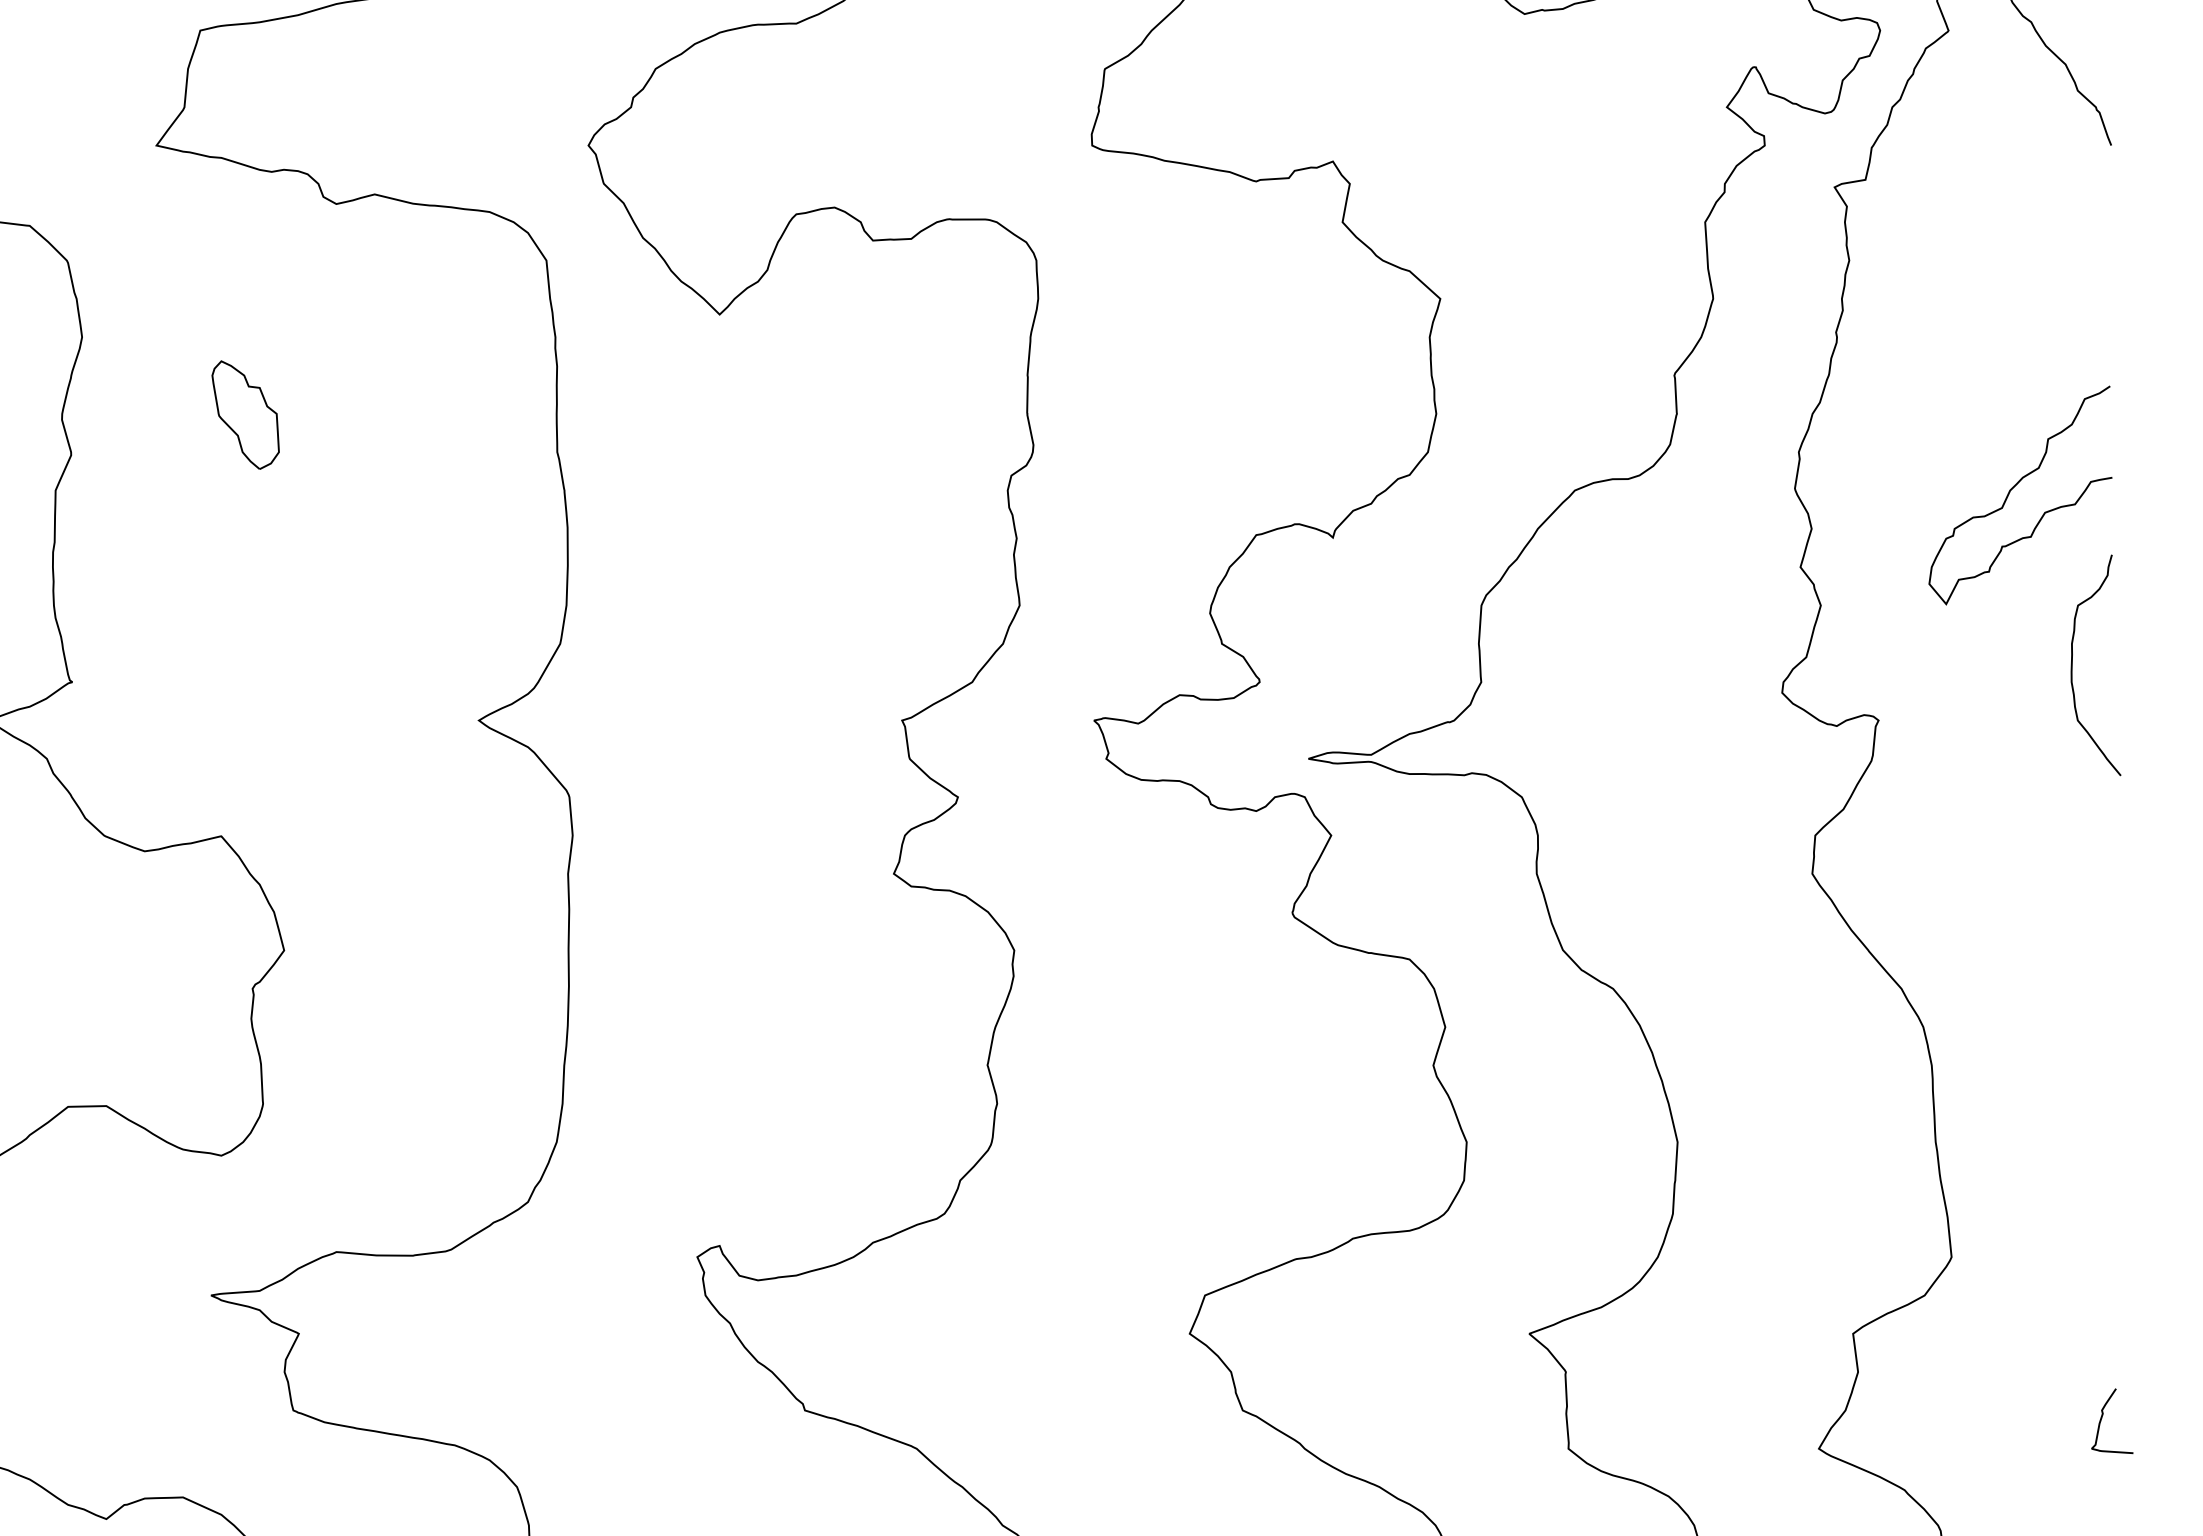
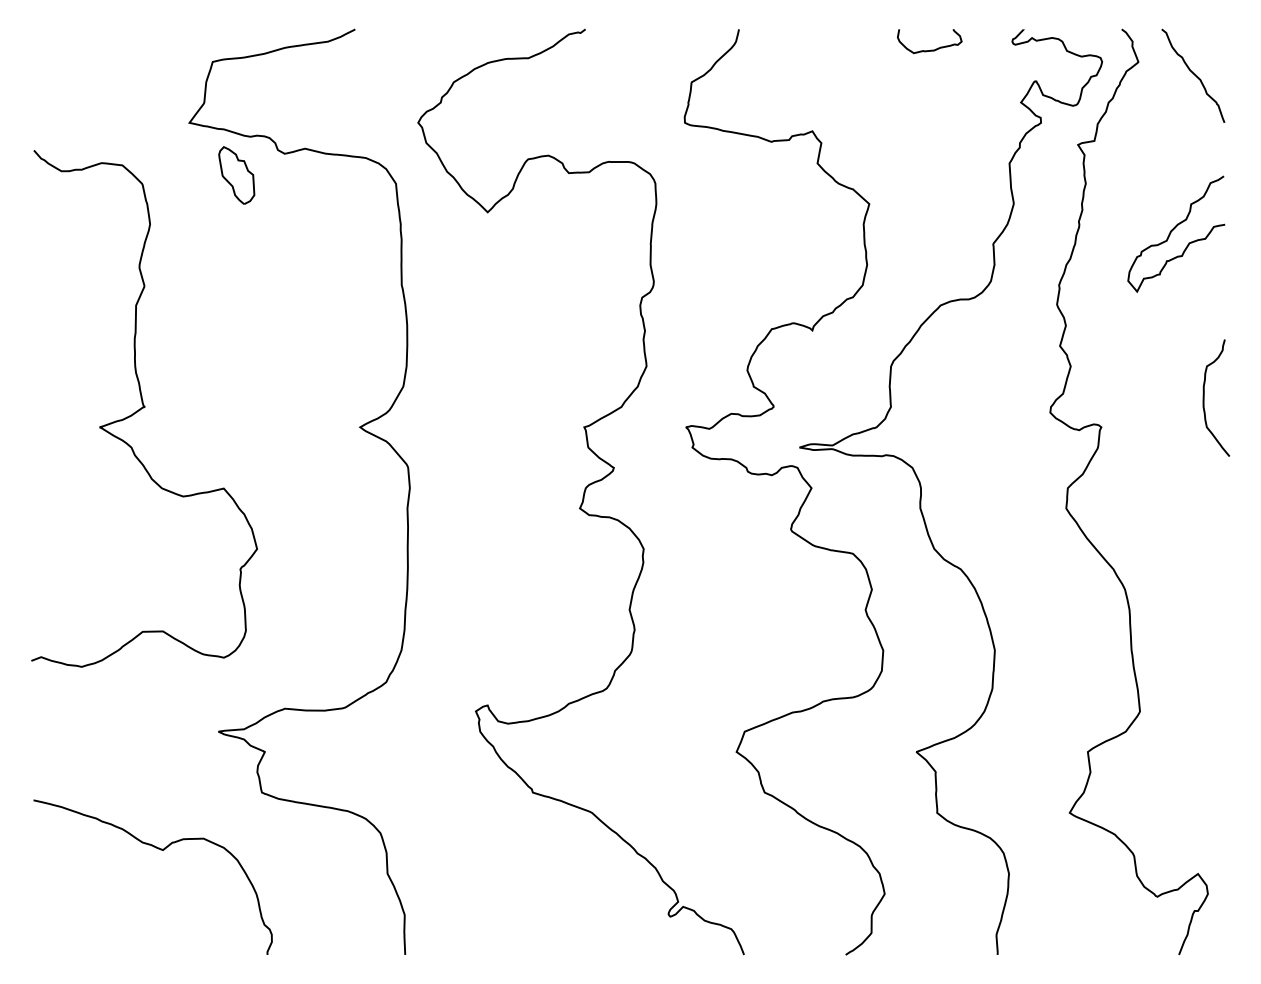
part: (245, 414) -> (236, 175), moved
curve: (2014, 488) -> (1173, 230), moved
curve: (2103, 1417) -> (1220, 796), removed

